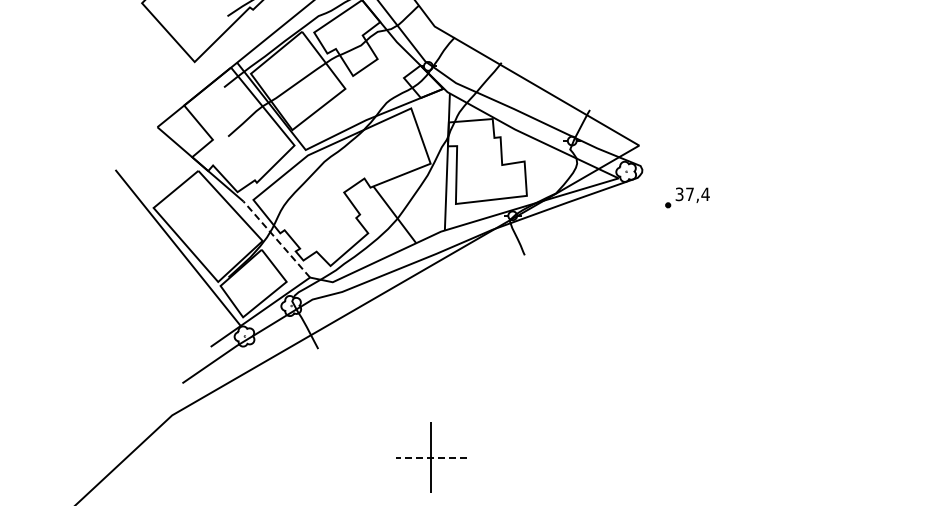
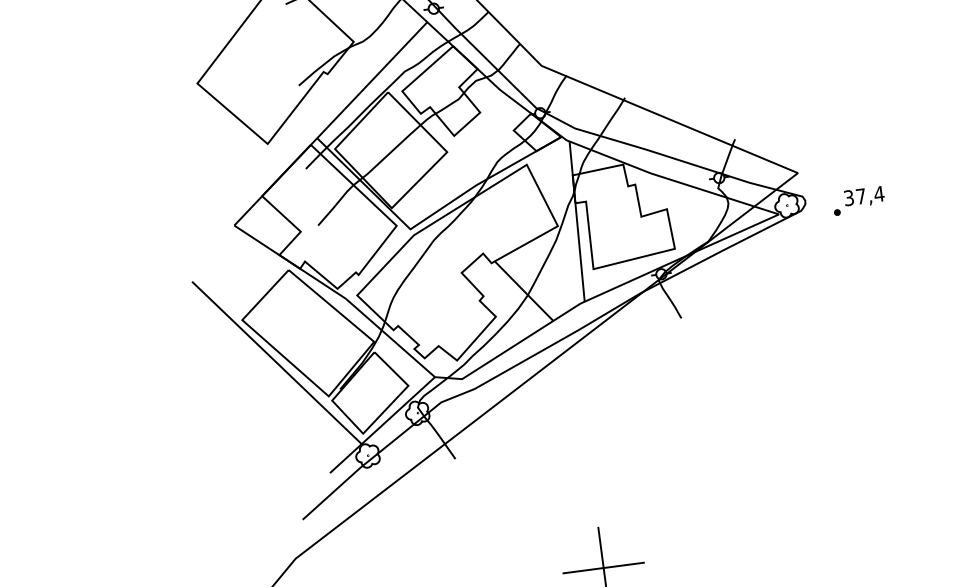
part: (687, 197) -> (858, 200), moved
line: (276, 239) -> (390, 337), dashed -> solid
line: (430, 457) -> (602, 568), dashed -> solid

